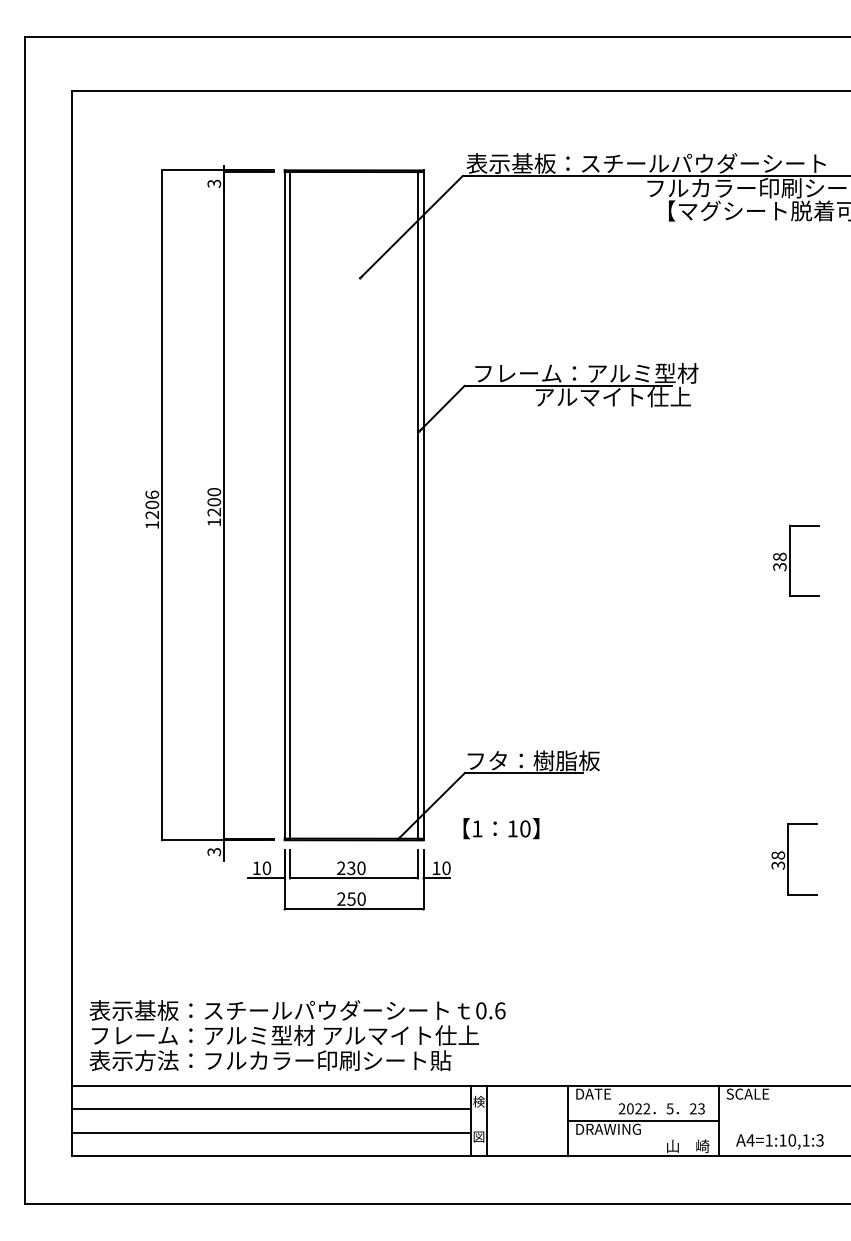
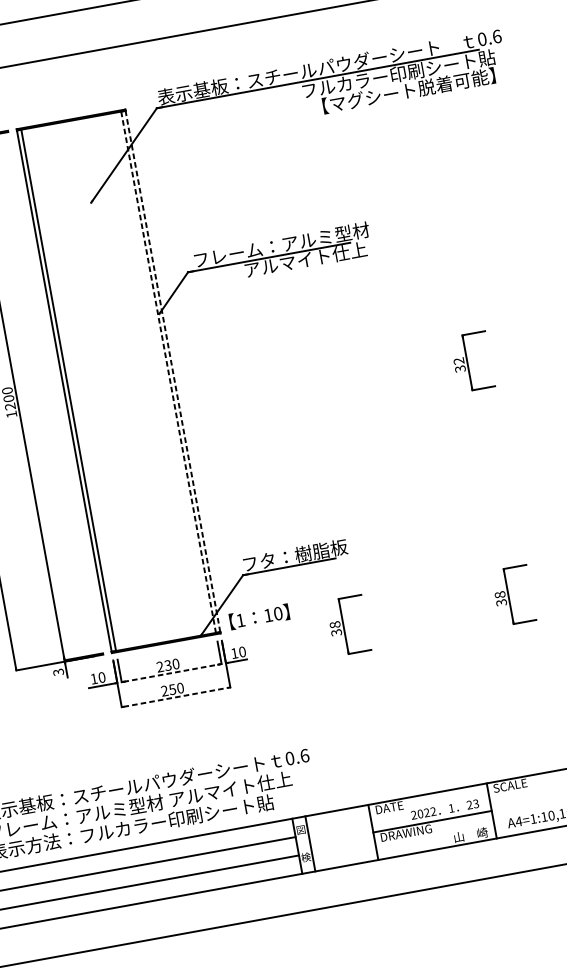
line: (423, 504) -> (172, 370), solid -> dashed
line: (417, 505) -> (168, 372), solid -> dashed
text: (779, 556) -> (458, 360), 38 -> 32
text: (501, 828) -> (259, 616), moved
part: (583, 859) -> (348, 625), added
line: (354, 878) -> (172, 673), solid -> dashed
line: (354, 909) -> (176, 697), solid -> dashed
text: (478, 1101) -> (300, 829), 検 -> 図
text: (669, 1108) -> (451, 808), 5 -> 1
text: (478, 1136) -> (305, 857), 図 -> 検

